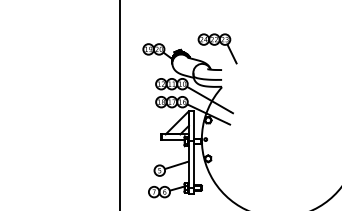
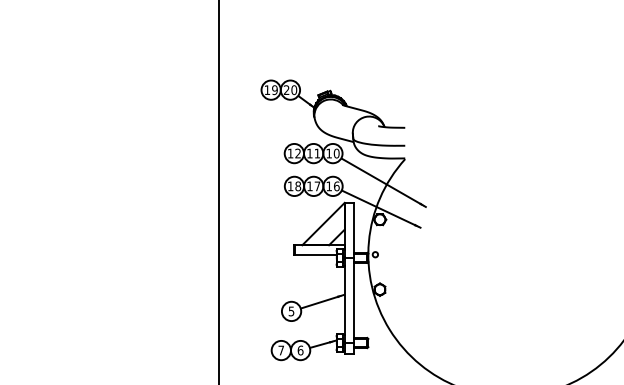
part: (217, 48) -> (396, 88), removed

